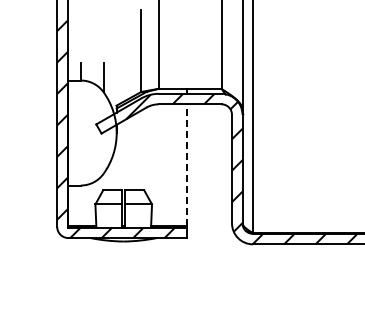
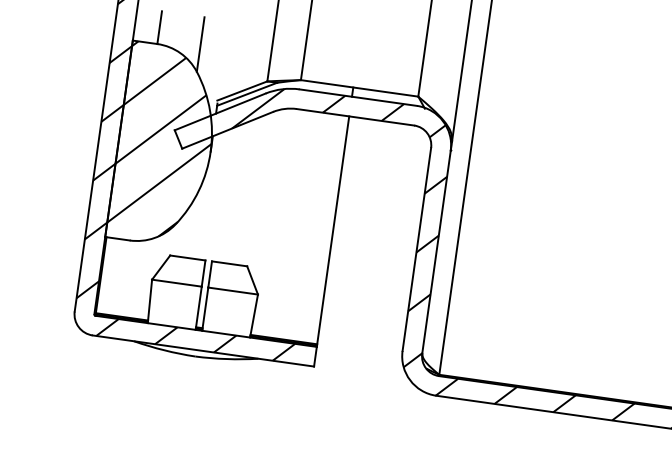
hatch: (91, 130) -> (164, 140), added
line: (186, 165) -> (332, 230), dashed -> solid

